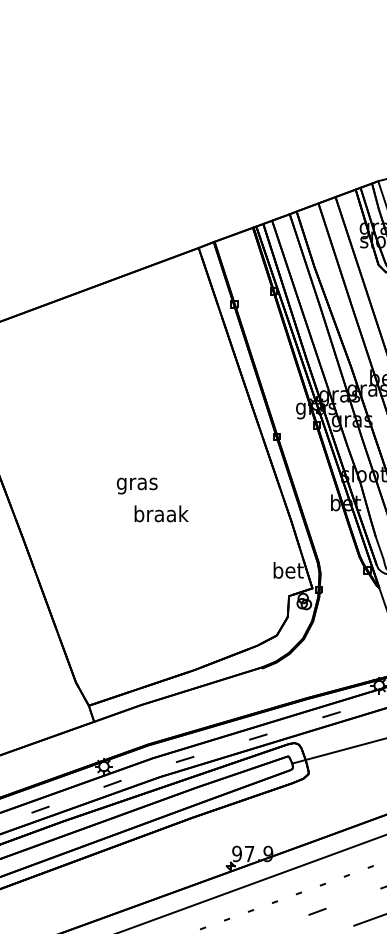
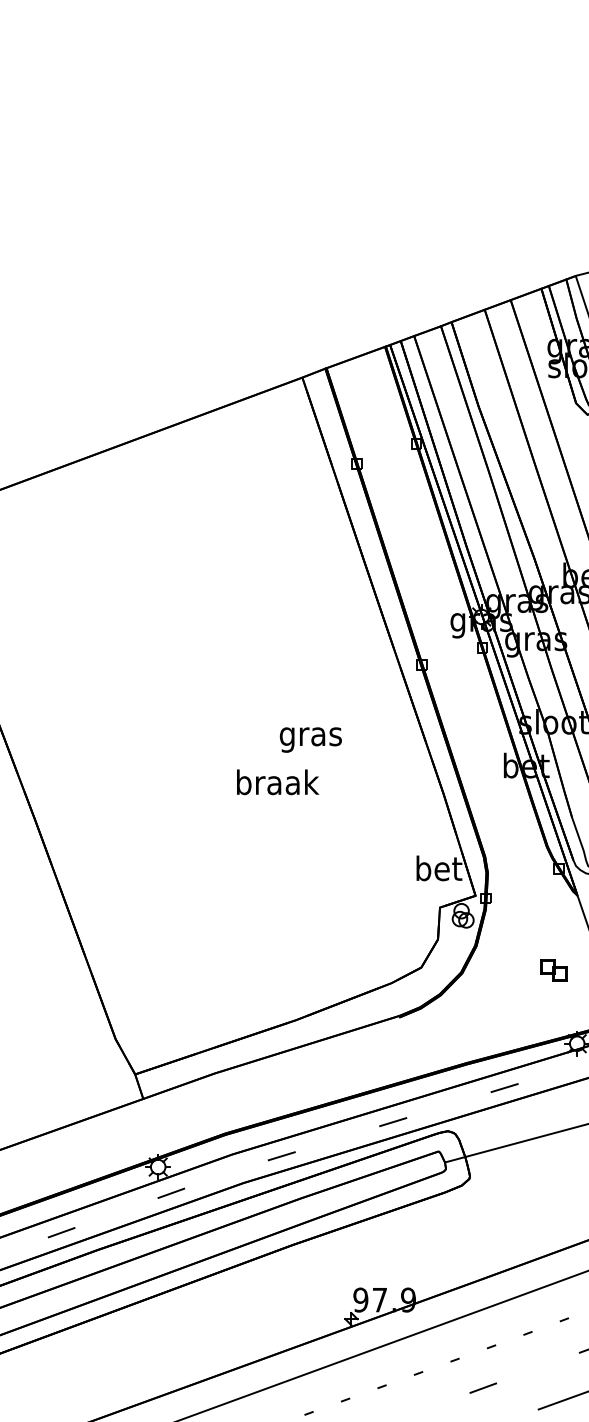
text: (137, 485) -> (311, 739), moved
text: (161, 513) -> (277, 781), moved
part: (363, 636) -> (553, 969), added

